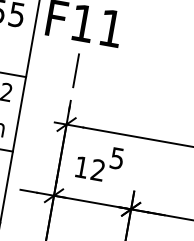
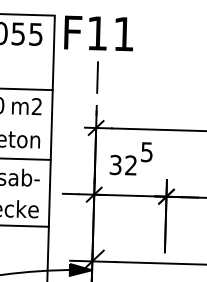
text: (81, 166) -> (115, 164), 12 -> 32

